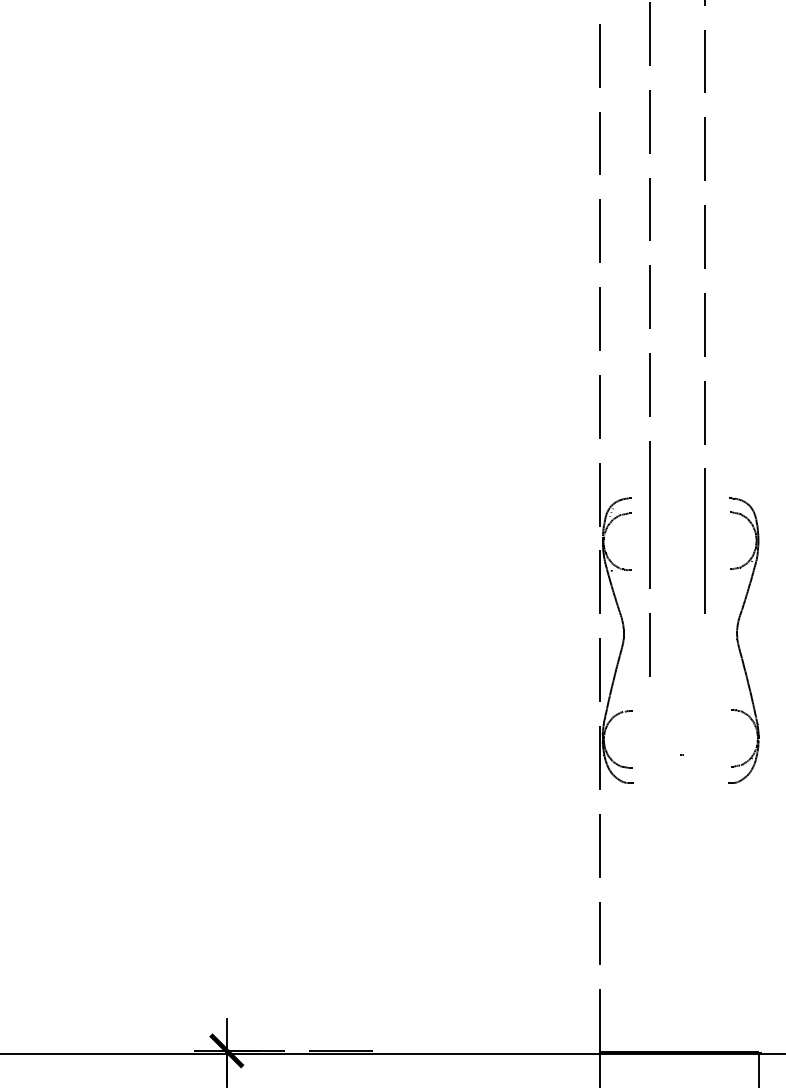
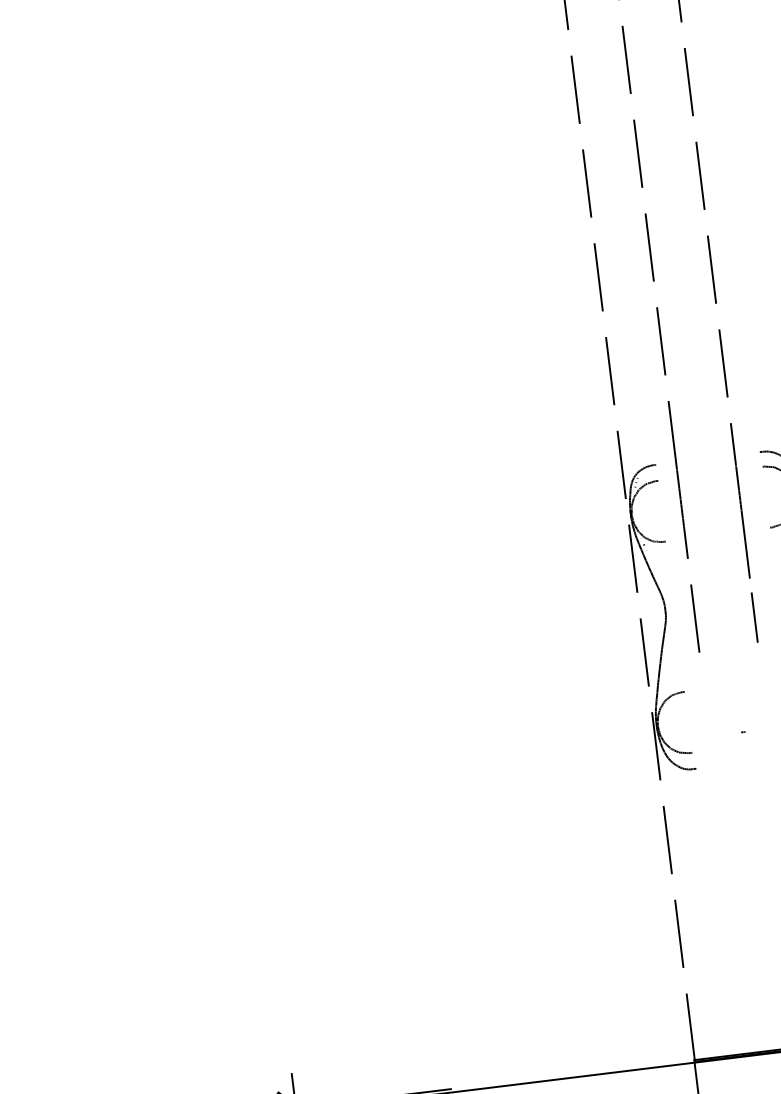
line: (704, 650) -> (753, 617), added

